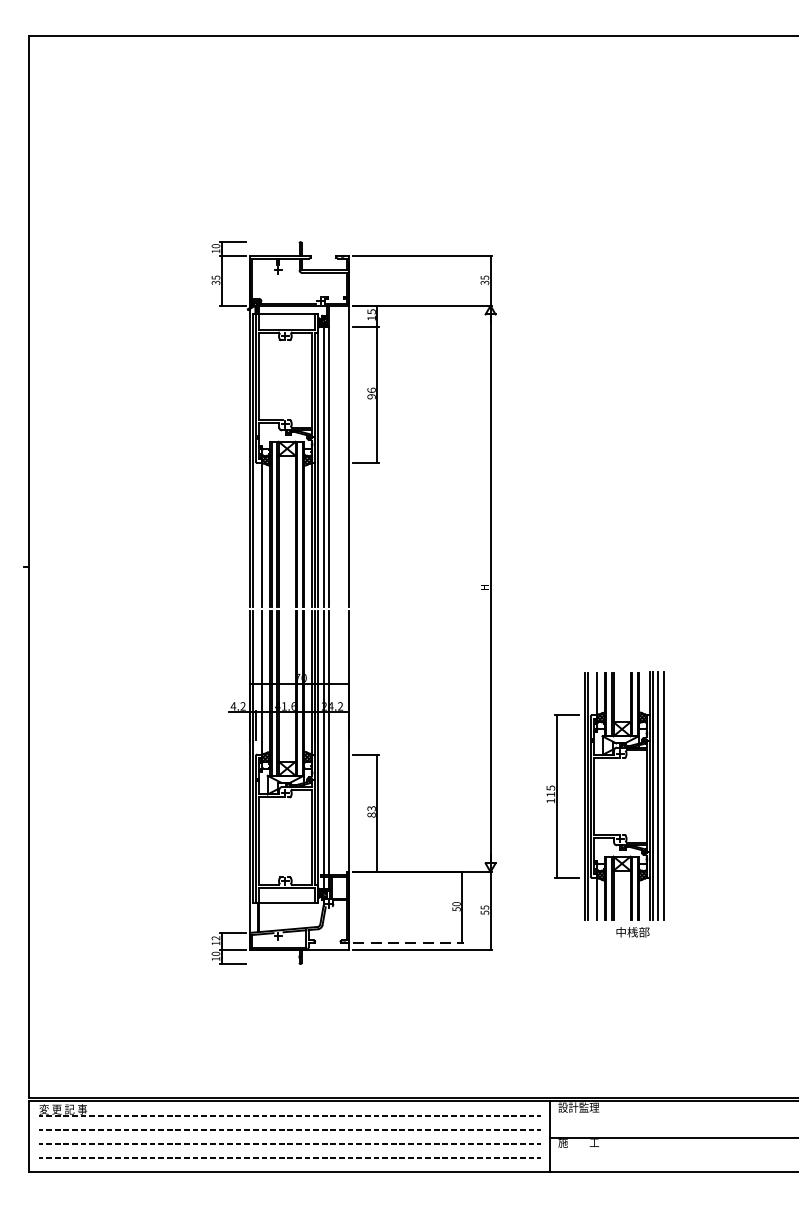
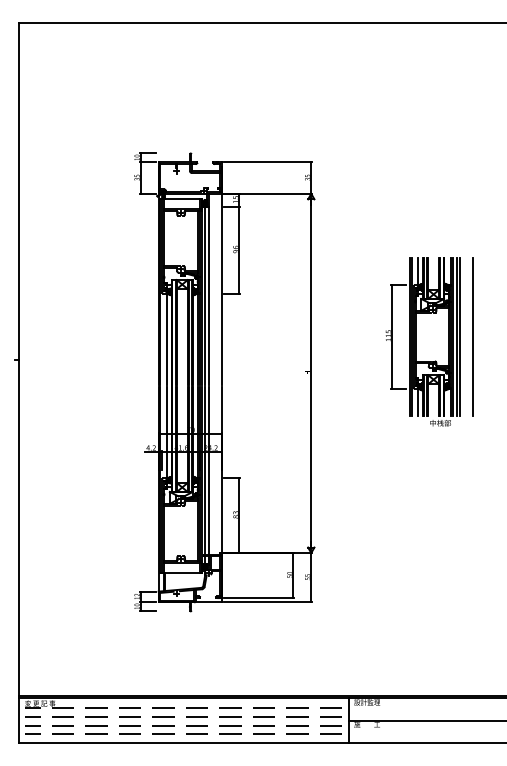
line: (744, 530) -> (472, 336), added
part: (604, 803) -> (422, 341), moved
line: (408, 942) -> (259, 597), dashed -> solid

